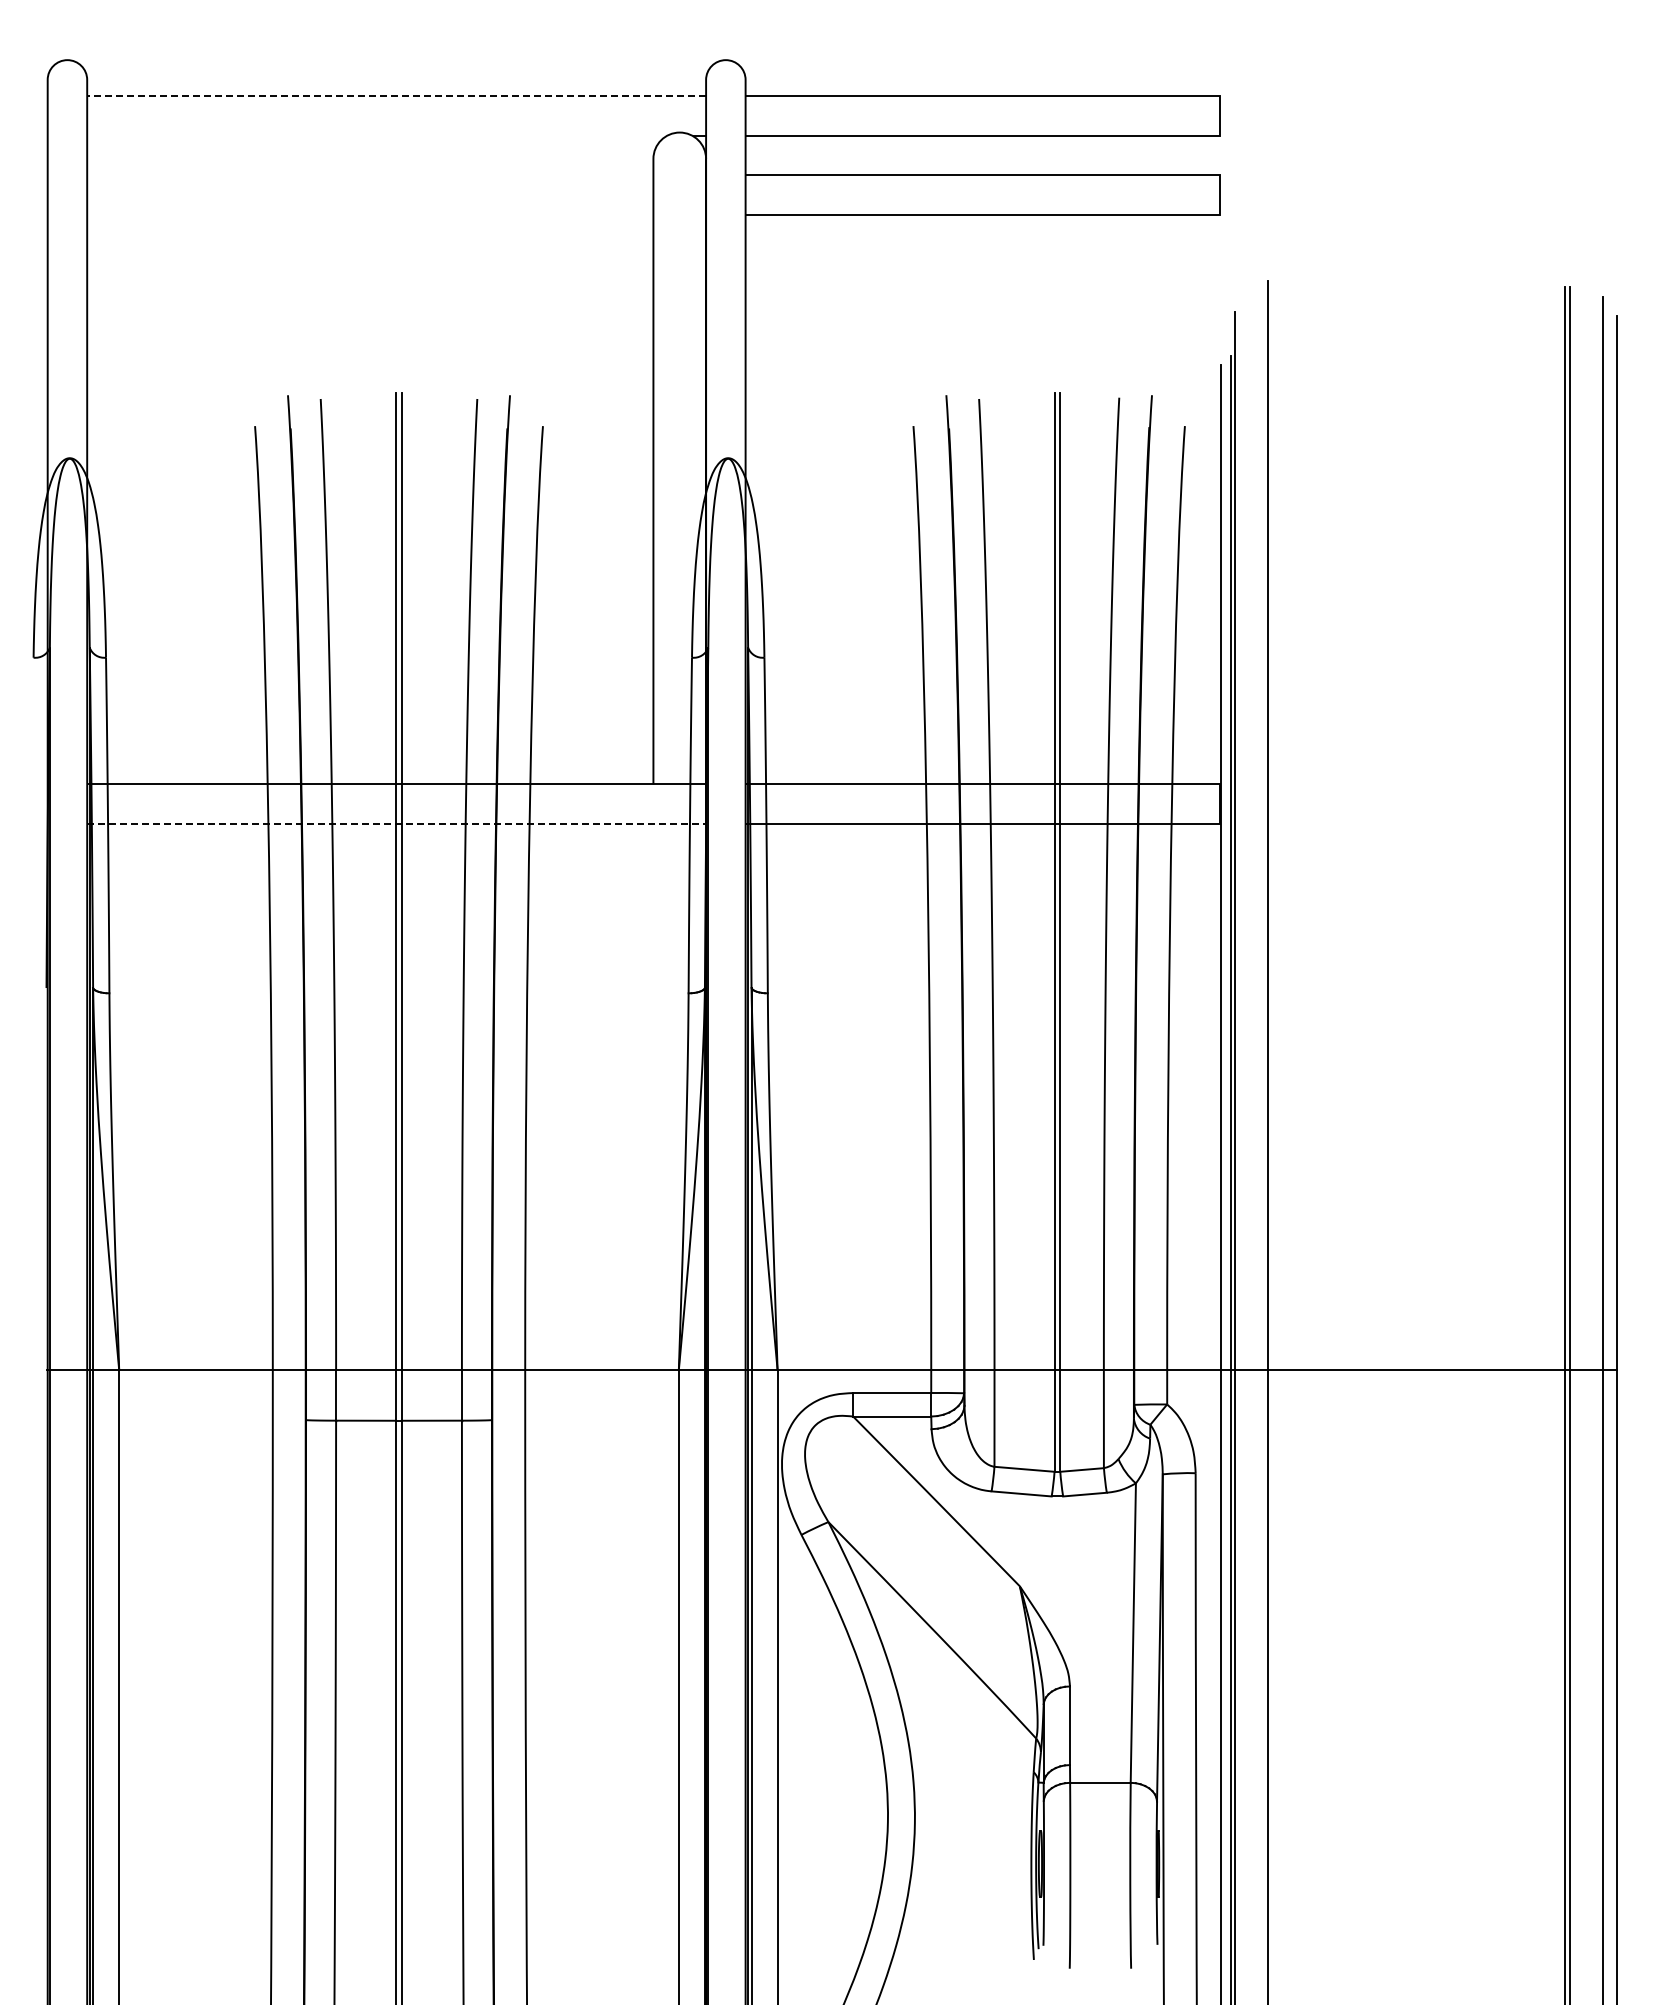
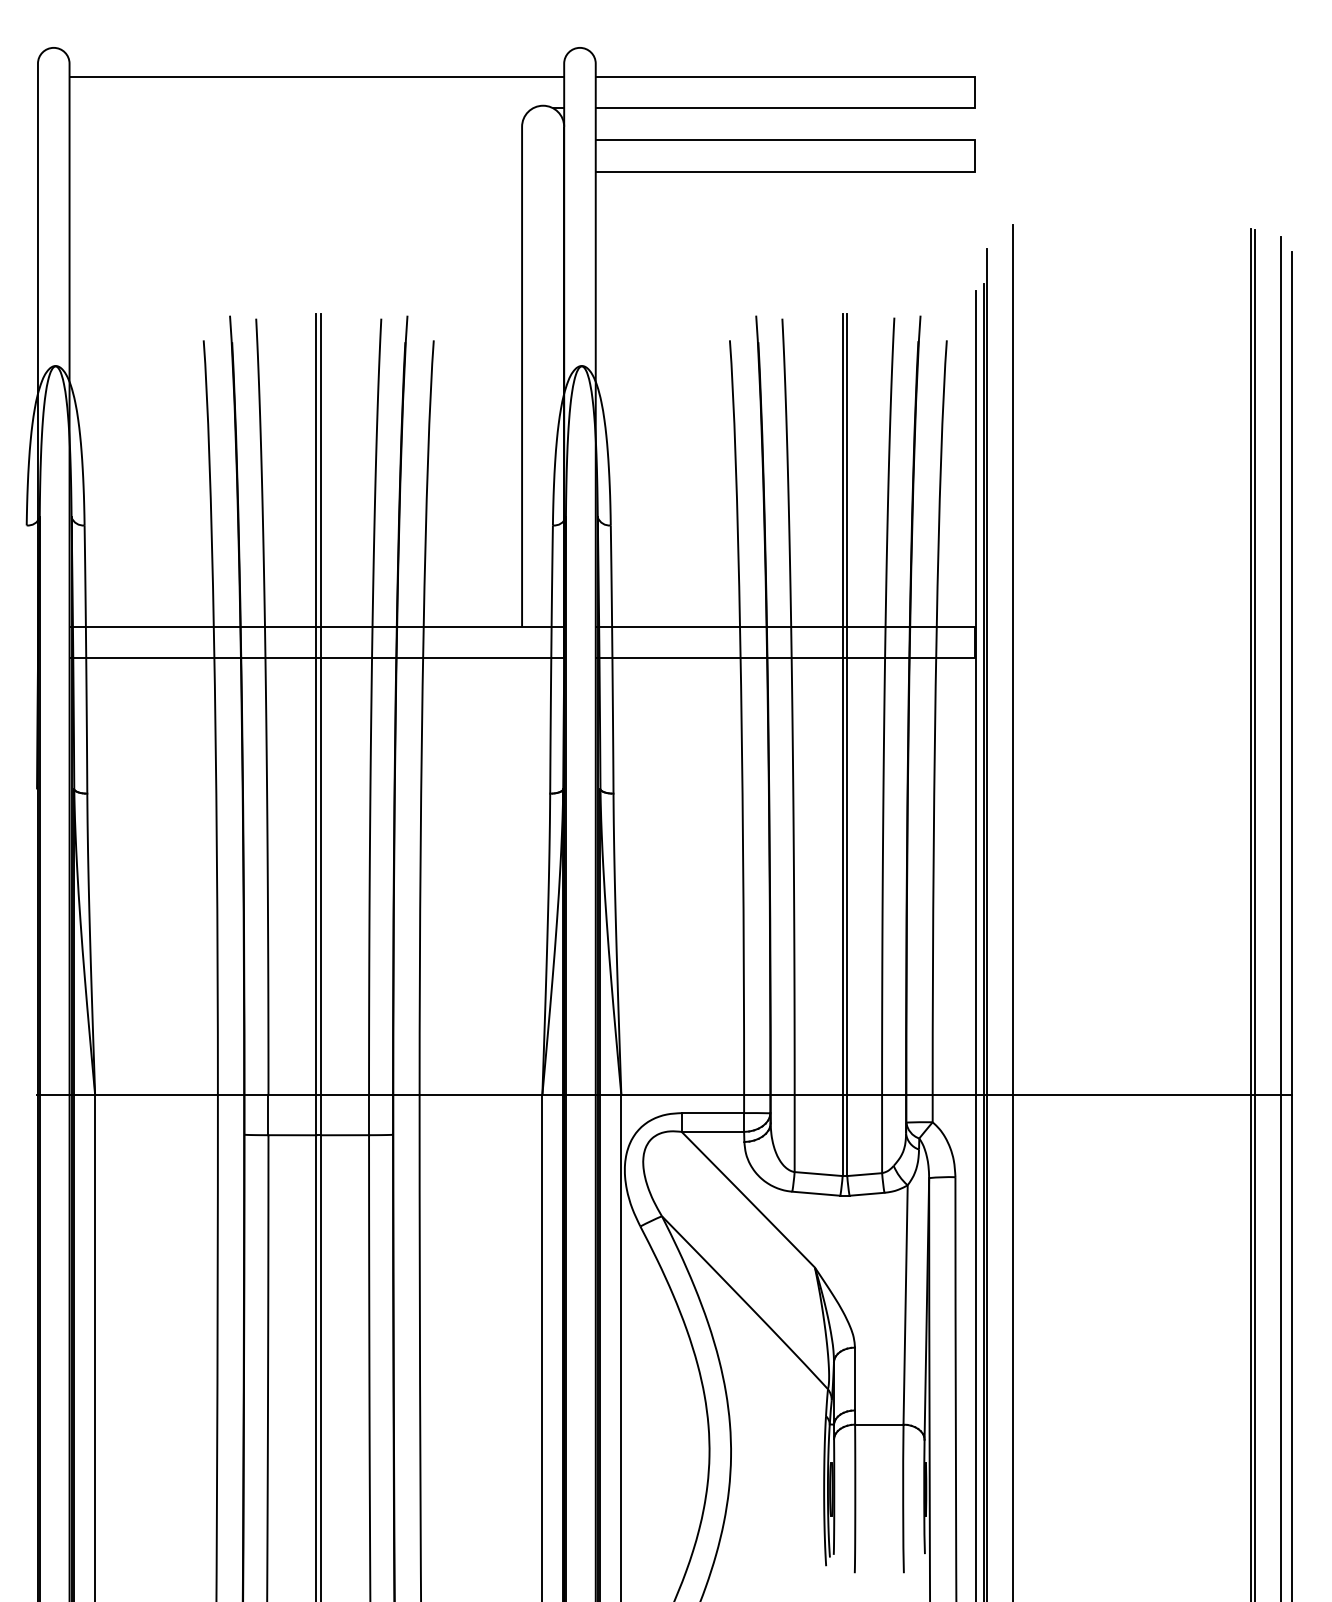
line: (396, 96) -> (316, 76), dashed -> solid
line: (397, 823) -> (317, 657), dashed -> solid

